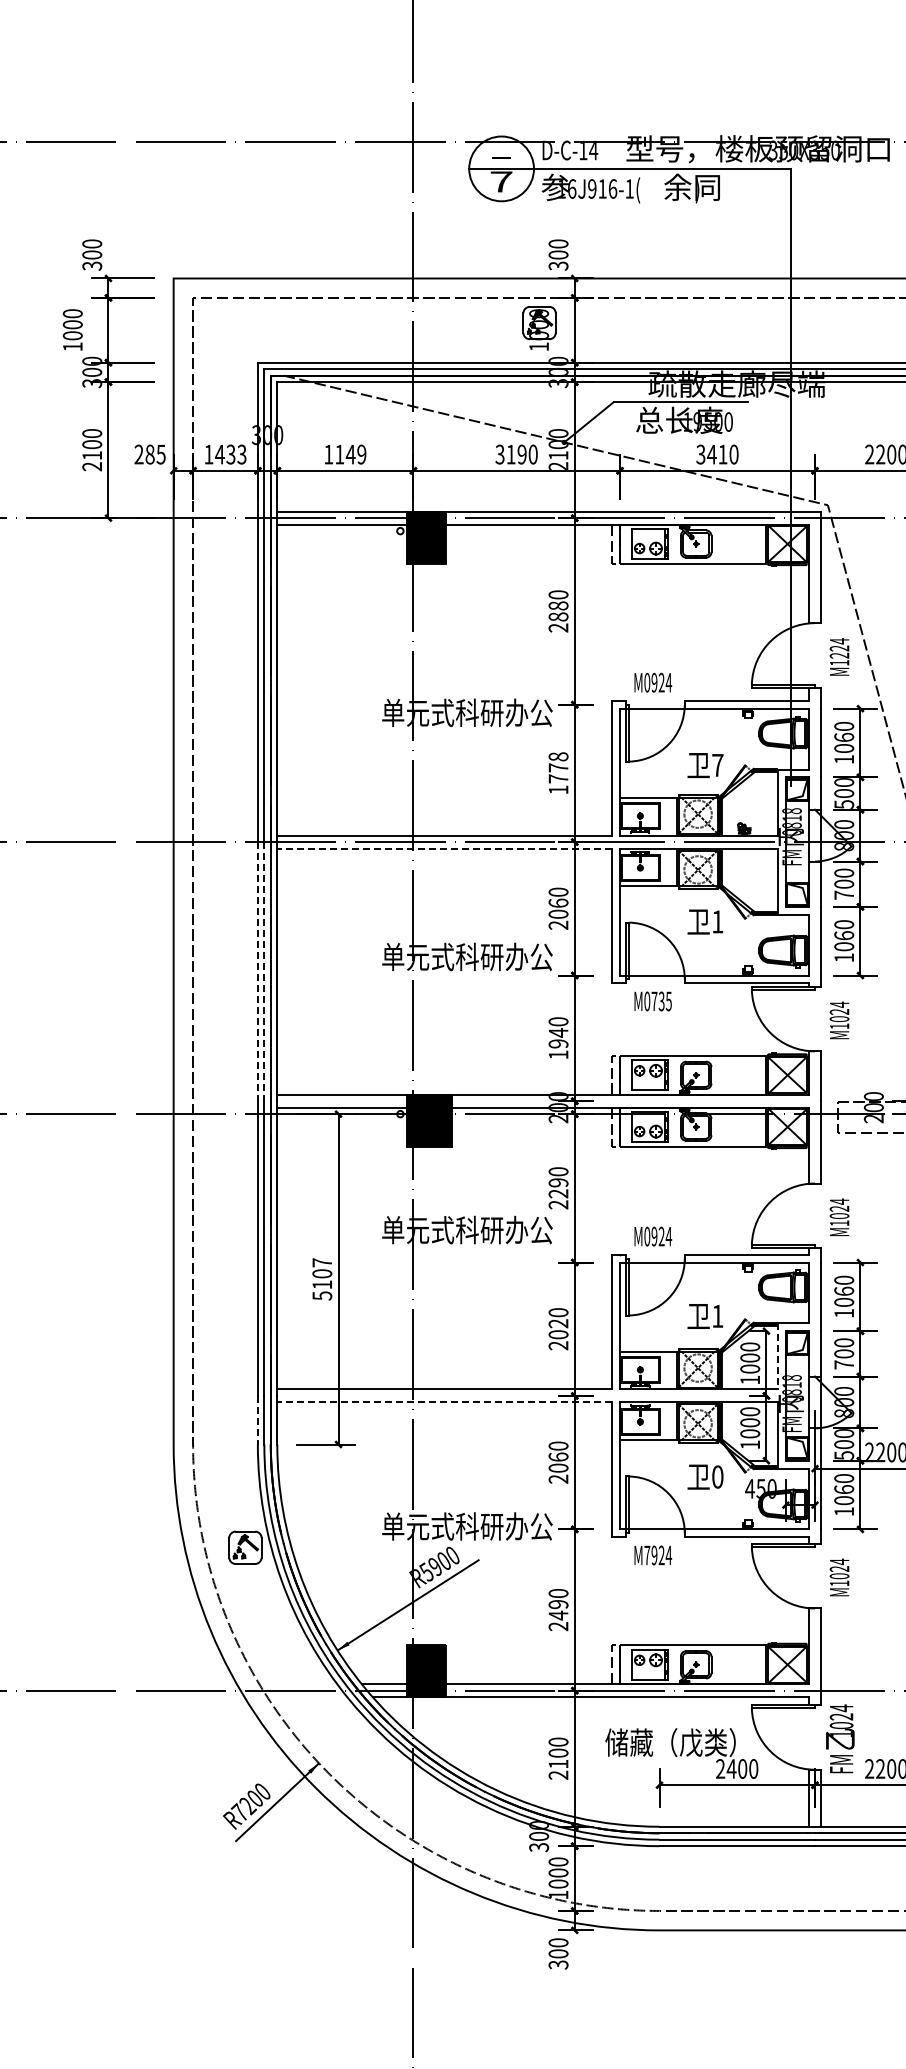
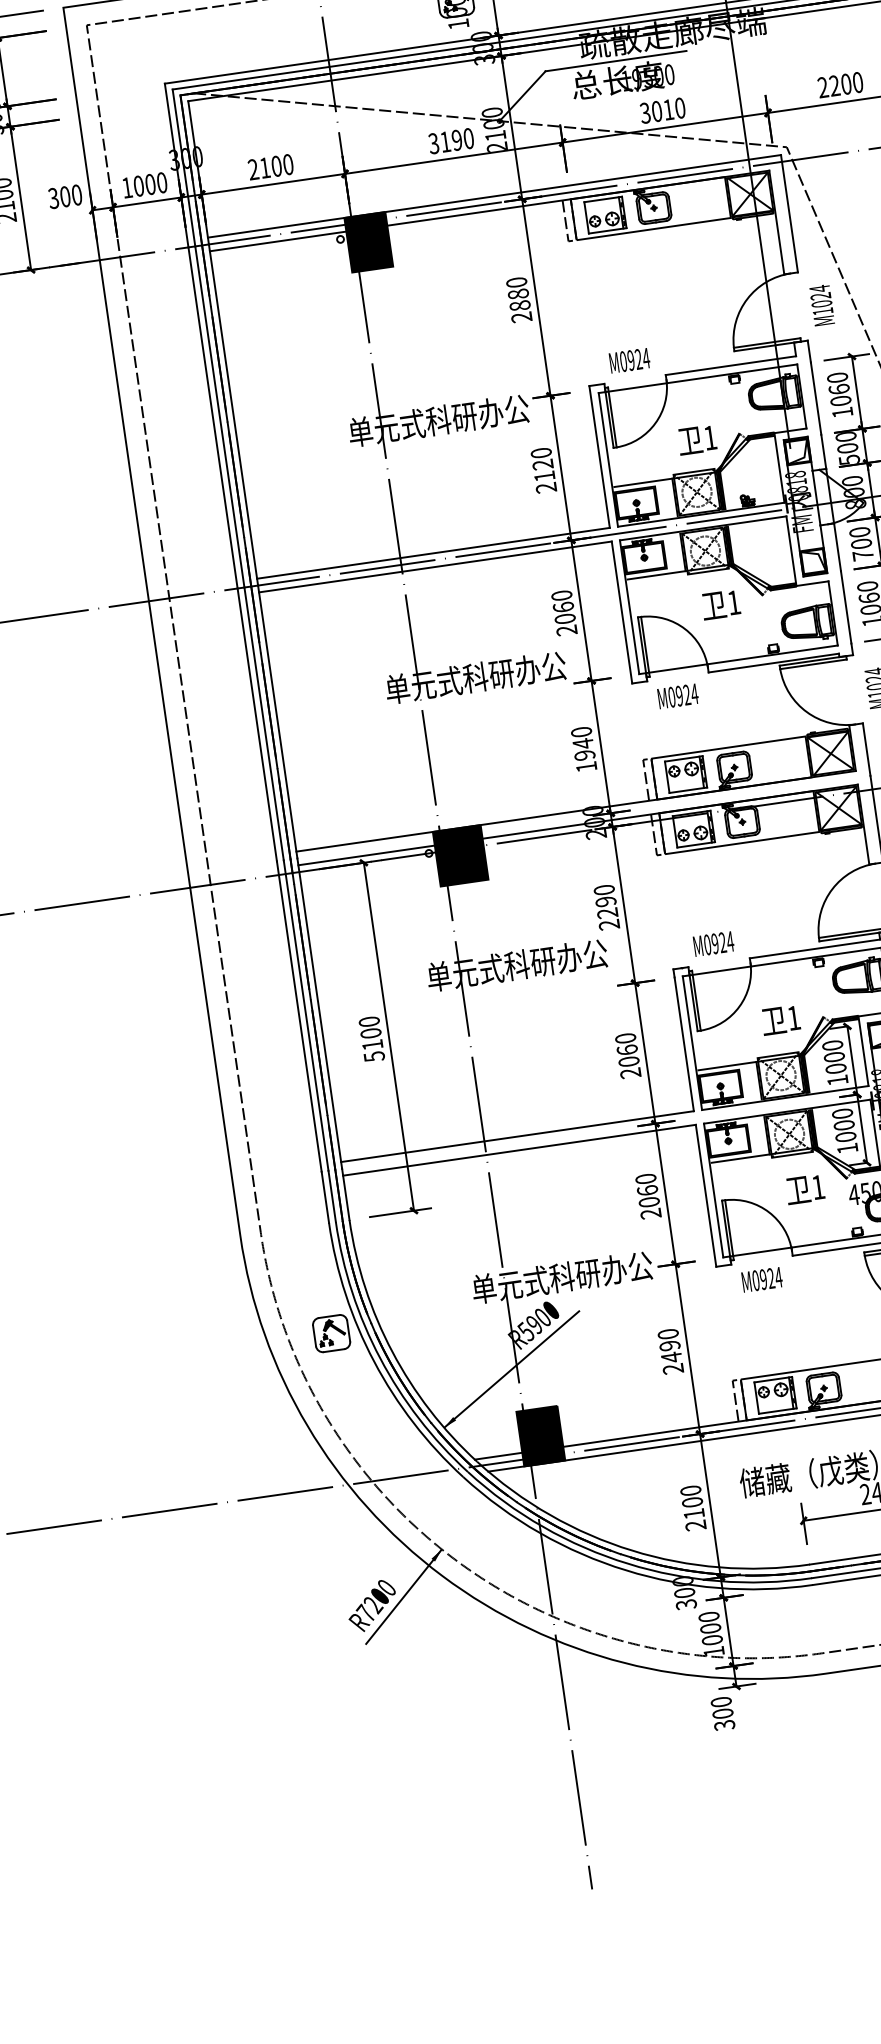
text: (149, 454) -> (64, 196), 285 -> 300
text: (230, 454) -> (149, 184), 1433 -> 1000
text: (345, 454) -> (271, 167), 1149 -> 2100
text: (711, 454) -> (656, 111), 3410 -> 3010
text: (839, 655) -> (821, 303), M1224 -> M1024
text: (717, 765) -> (710, 438), 7 -> 1
text: (558, 773) -> (543, 470), 1778 -> 2120
line: (444, 848) -> (435, 566), dashed -> solid
line: (257, 971) -> (256, 724), dashed -> solid
line: (264, 971) -> (264, 723), dashed -> solid
text: (661, 1001) -> (686, 695), M0735 -> M0924
text: (322, 1262) -> (369, 1021), 5107 -> 5100
text: (558, 1323) -> (627, 1049), 2020 -> 2060
line: (778, 1356) -> (863, 1051), dashed -> solid
line: (444, 1402) -> (519, 1150), dashed -> solid
line: (257, 1420) -> (325, 1197), dashed -> solid
text: (717, 1476) -> (817, 1186), 0 -> 1
text: (647, 1555) -> (756, 1280), M7924 -> M0924

